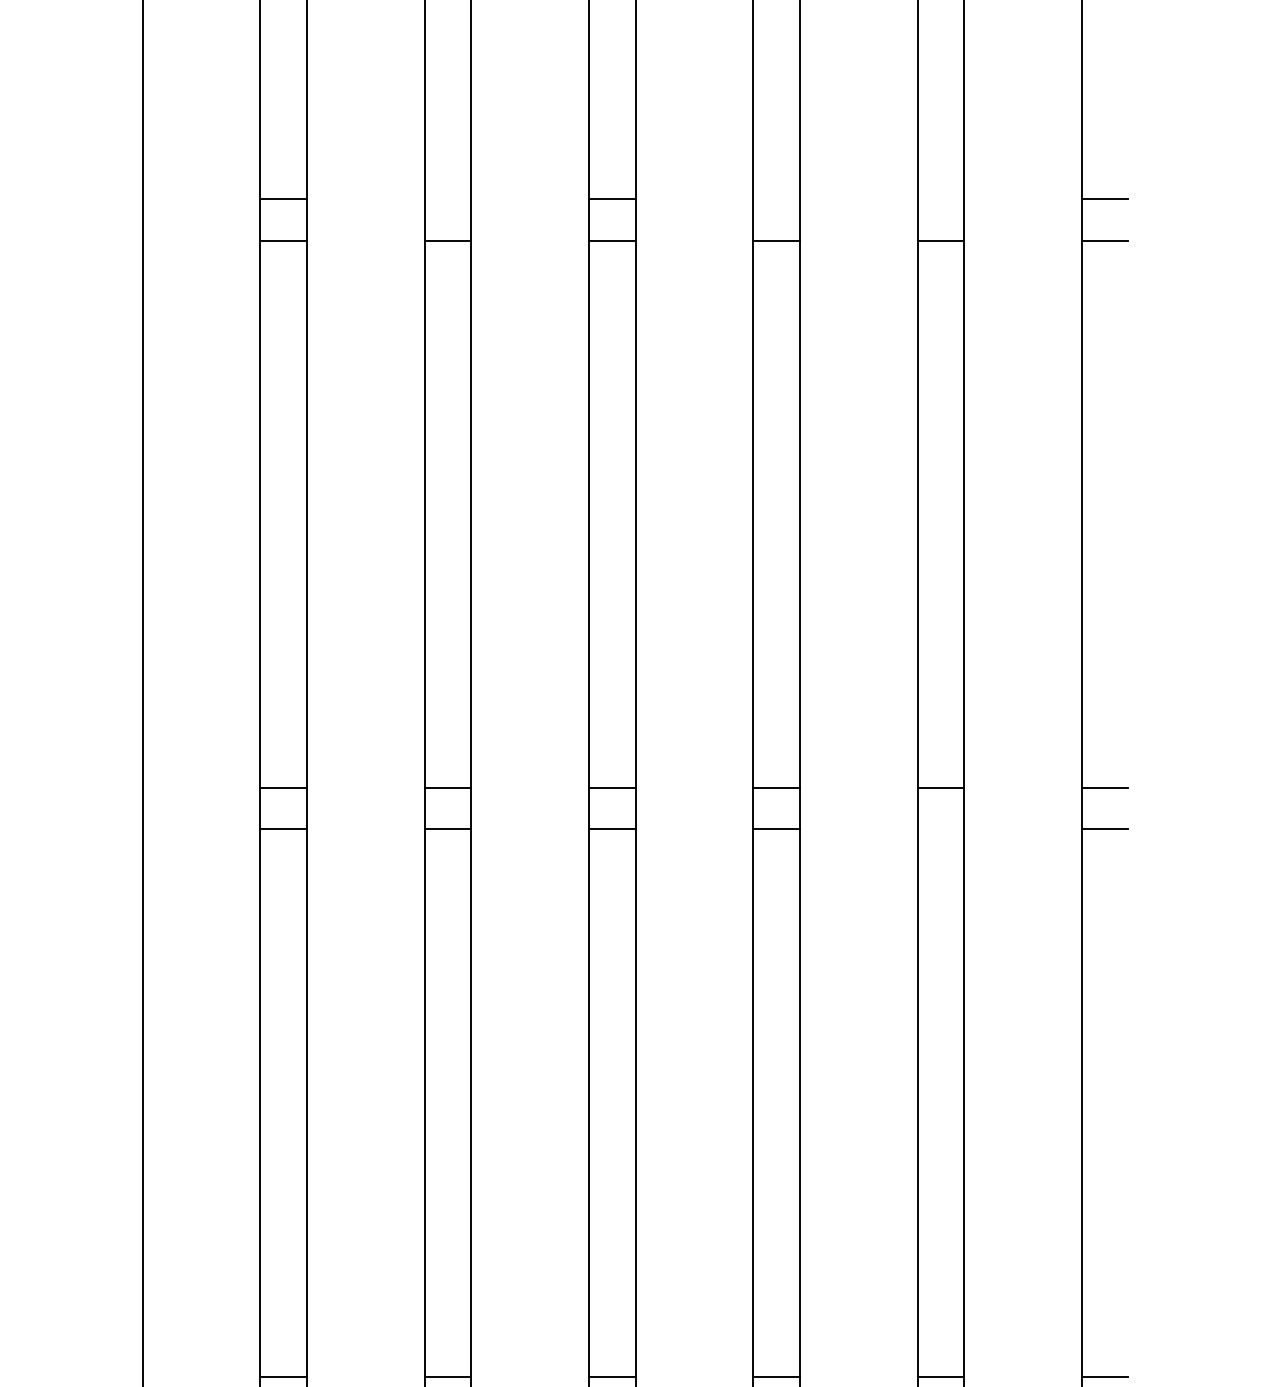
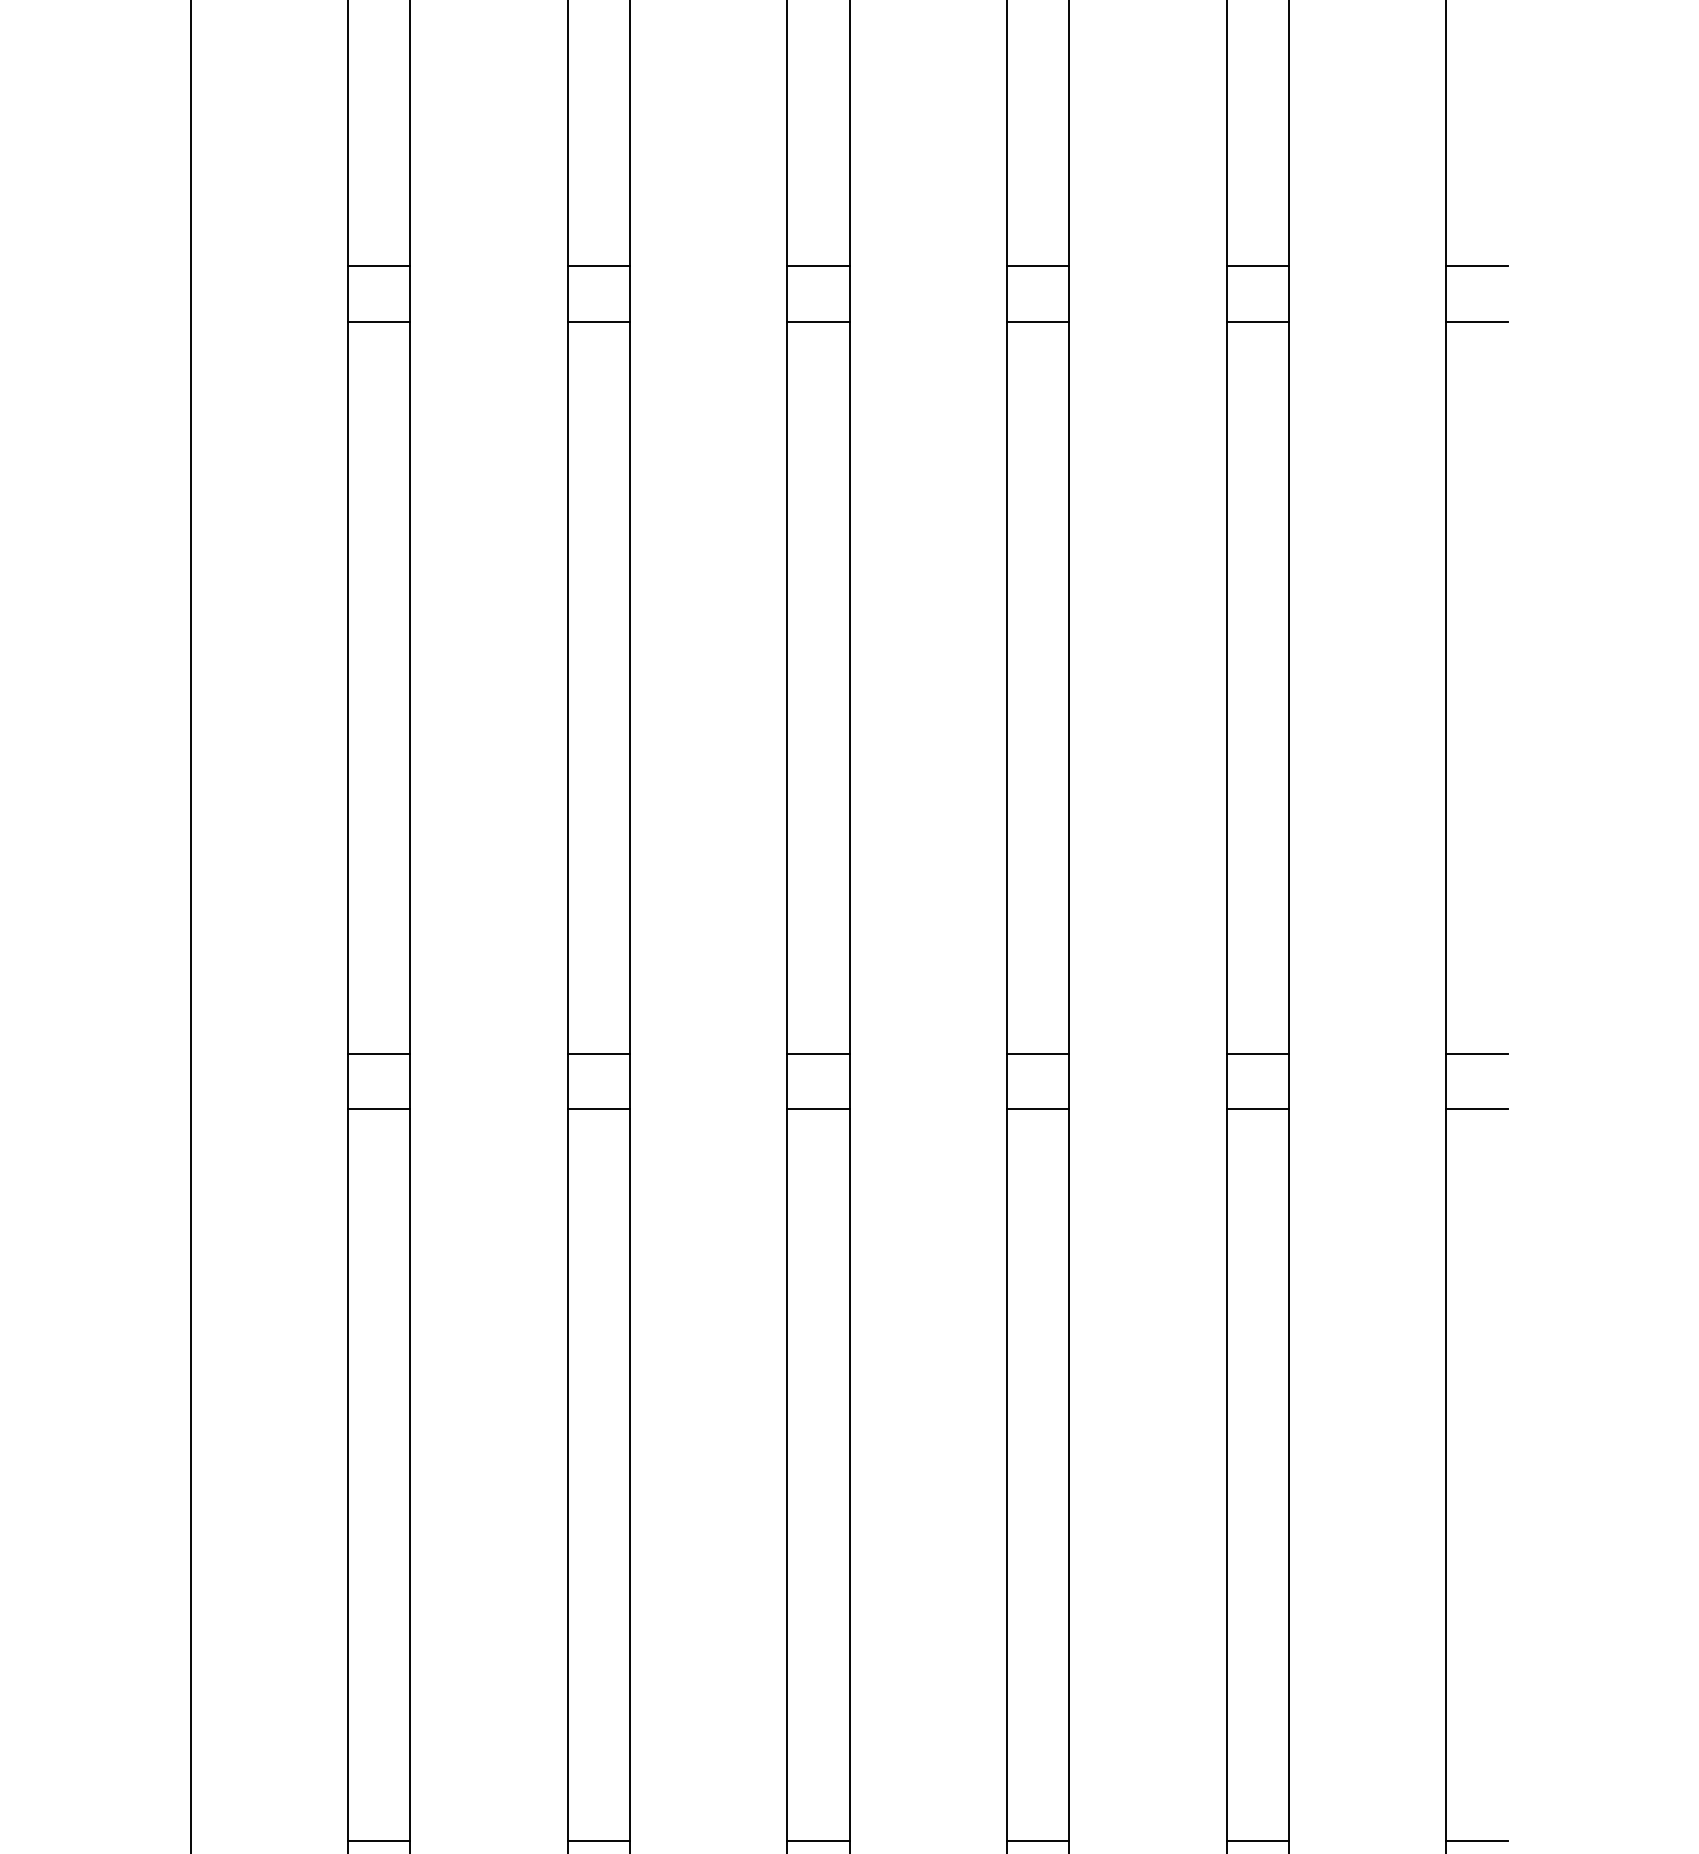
line: (447, 199) -> (598, 266), added
line: (776, 199) -> (1038, 266), added
line: (940, 199) -> (1257, 266), added
line: (940, 829) -> (1257, 1108), added

